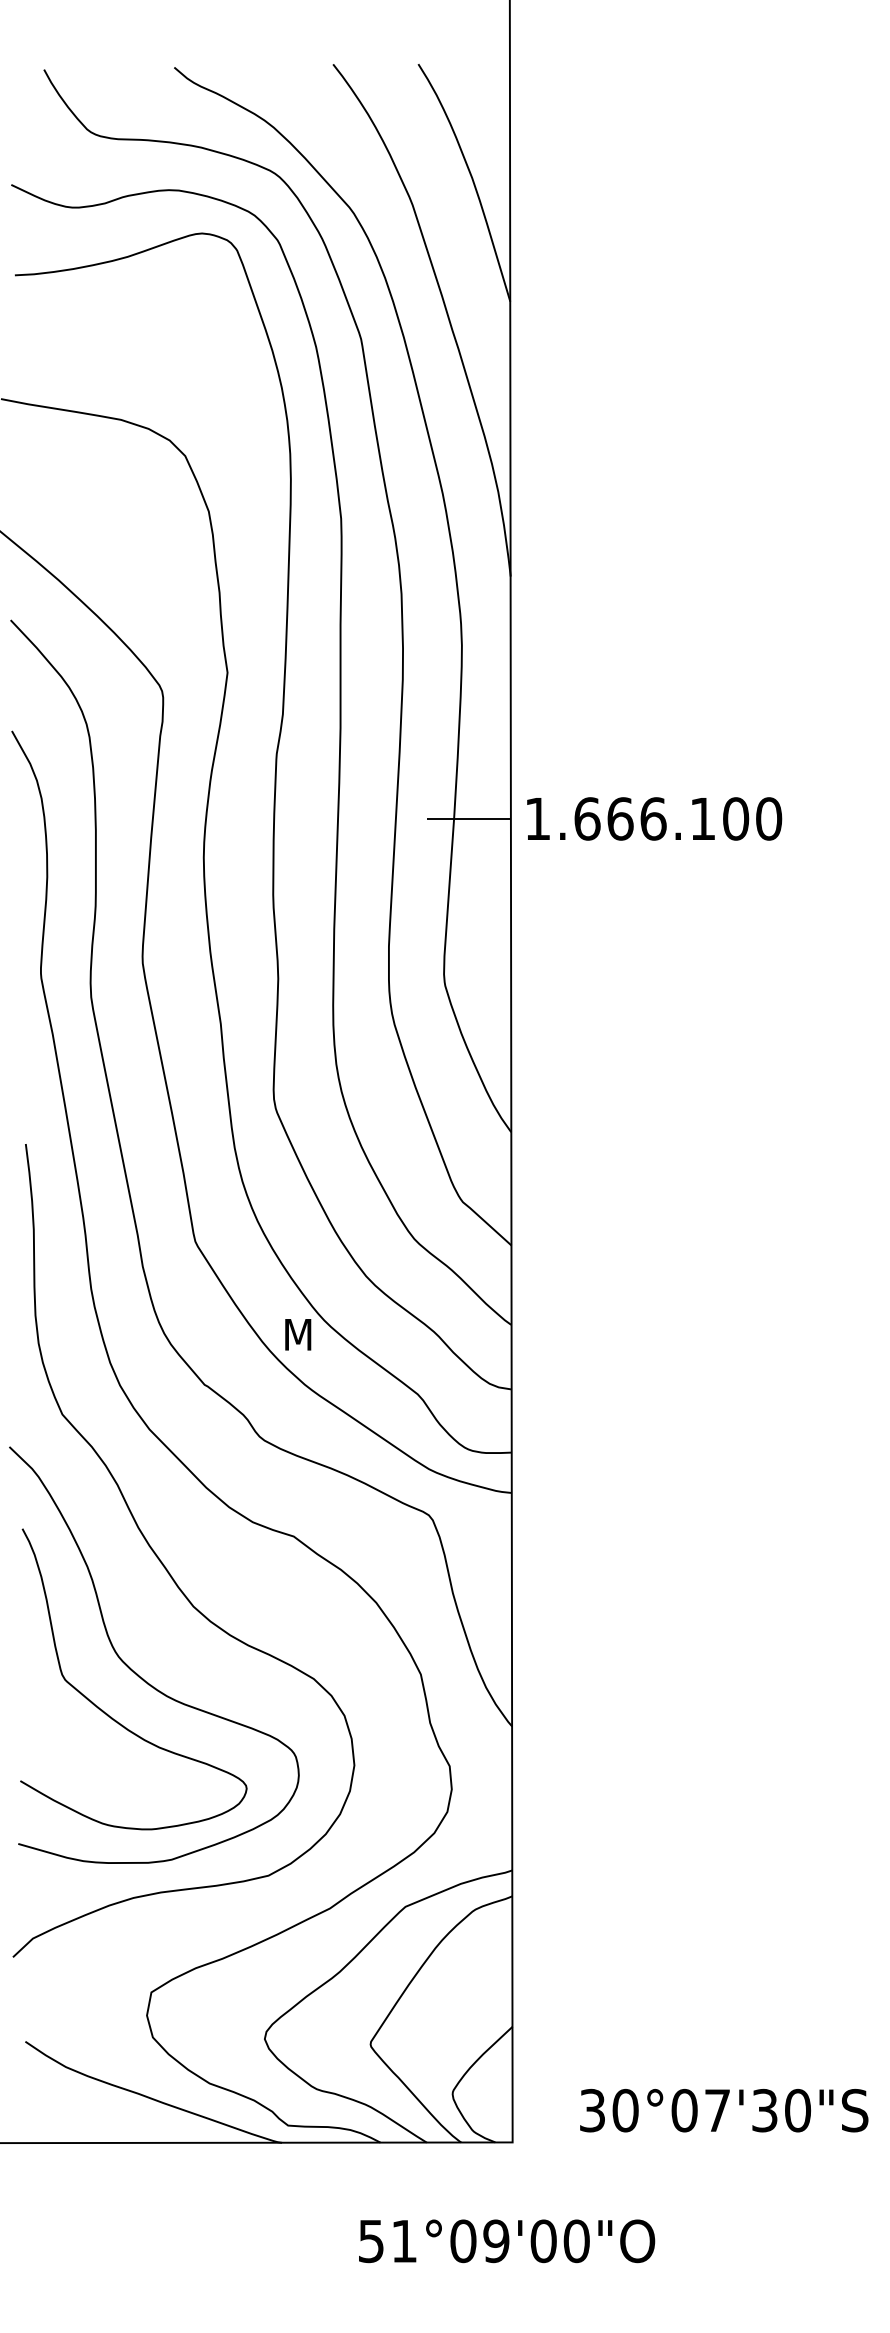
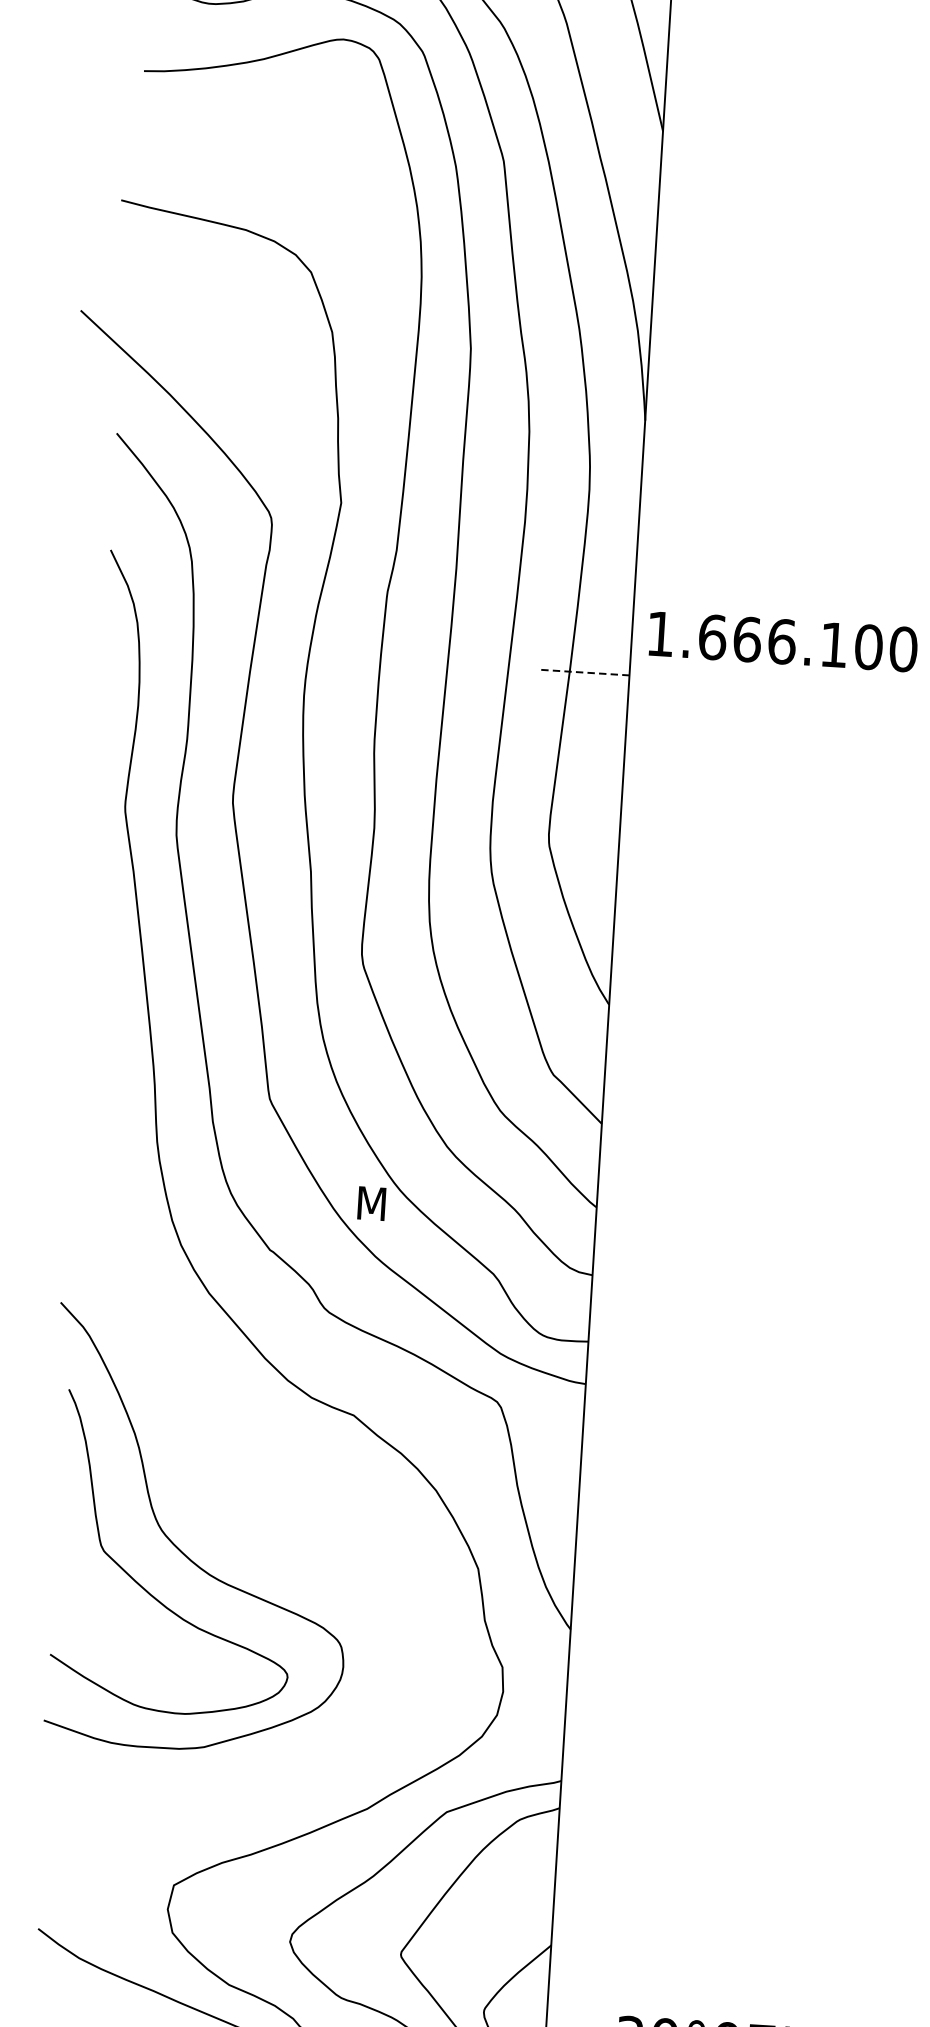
line: (468, 818) -> (584, 672), solid -> dashed
text: (654, 818) -> (783, 641), moved
curve: (164, 1564) -> (215, 1436), removed

